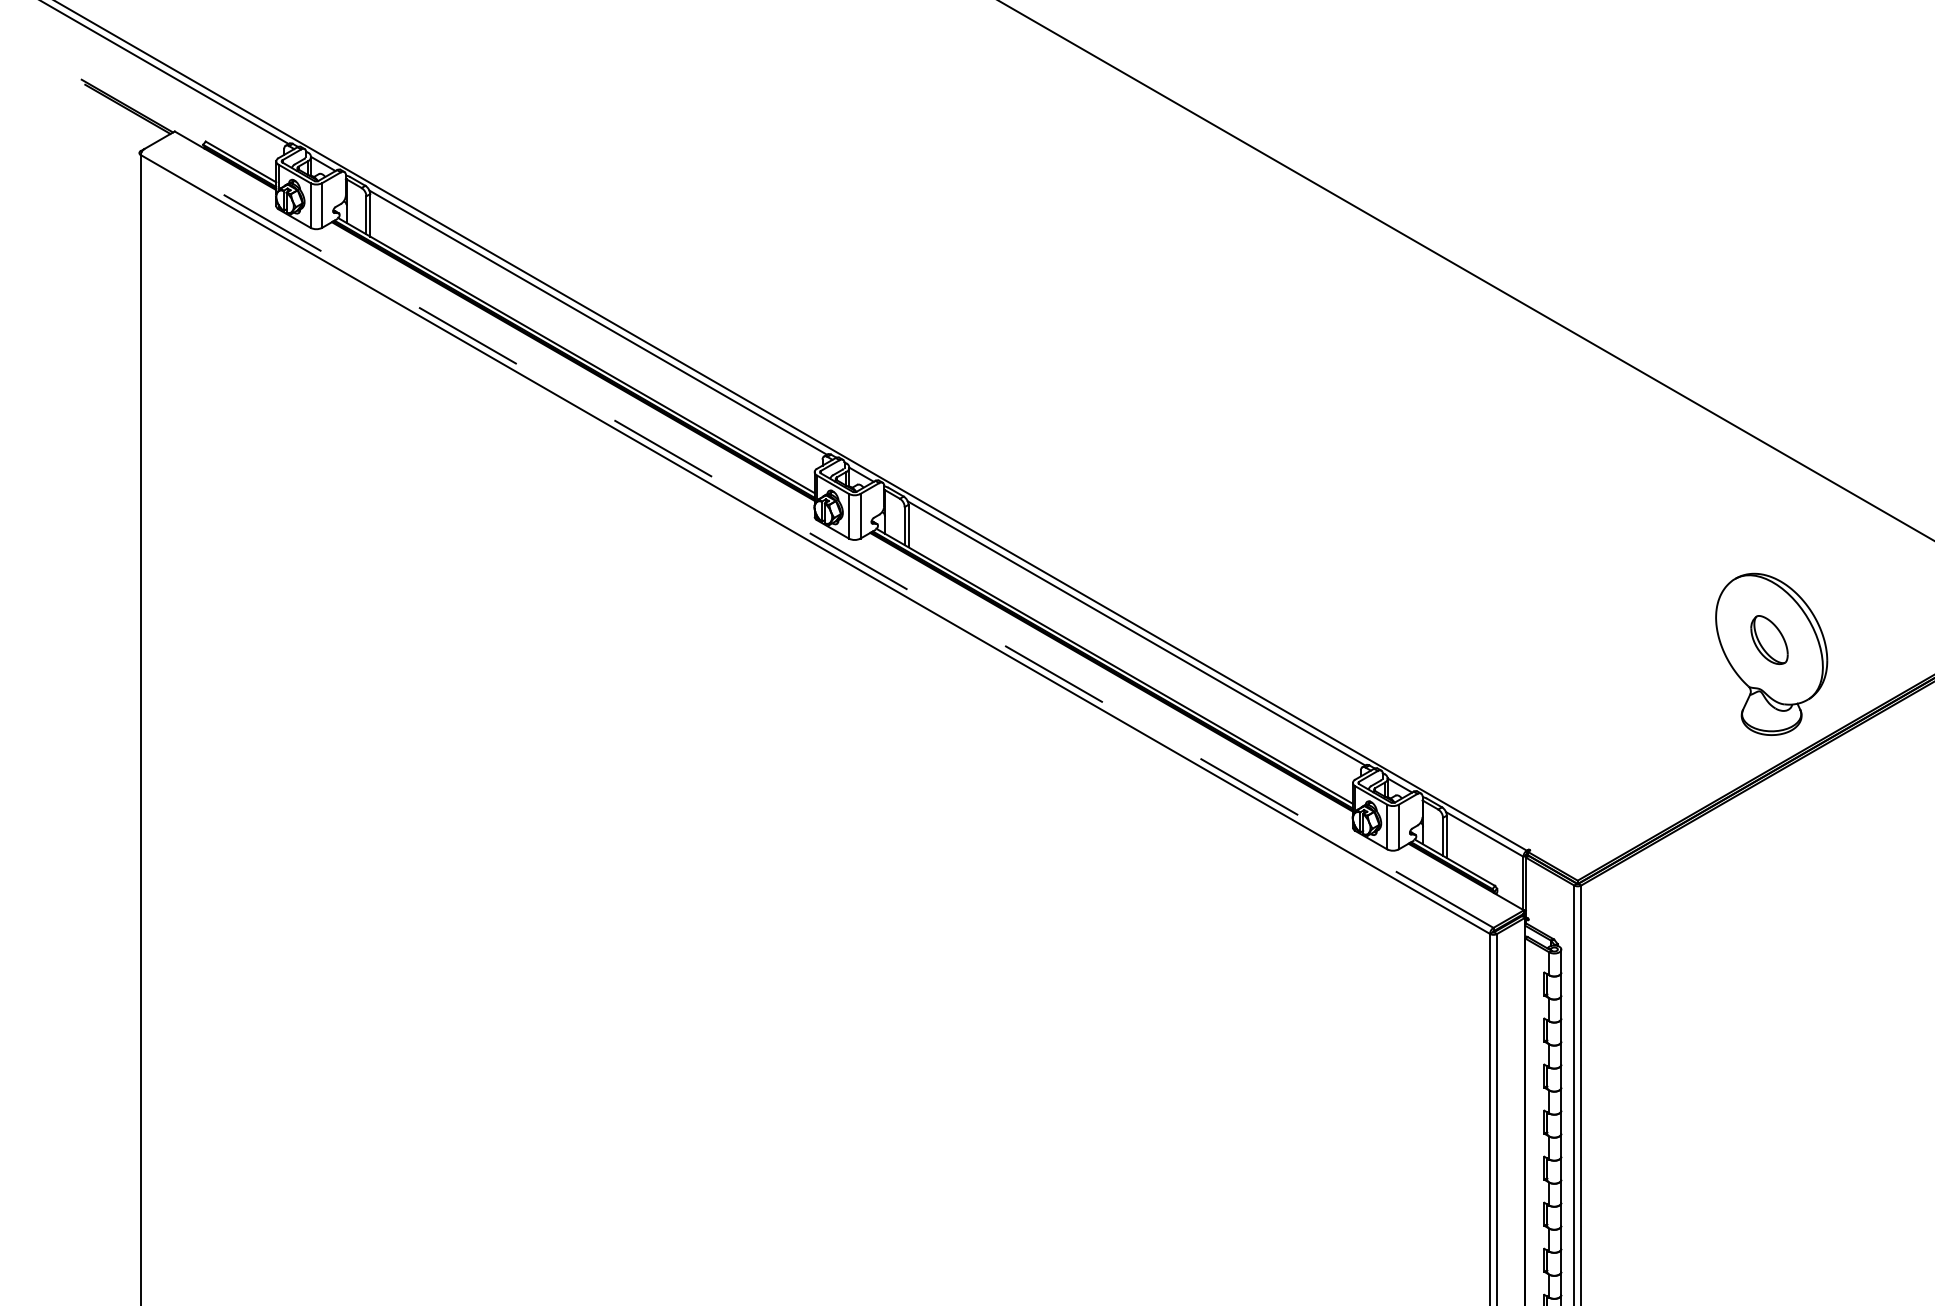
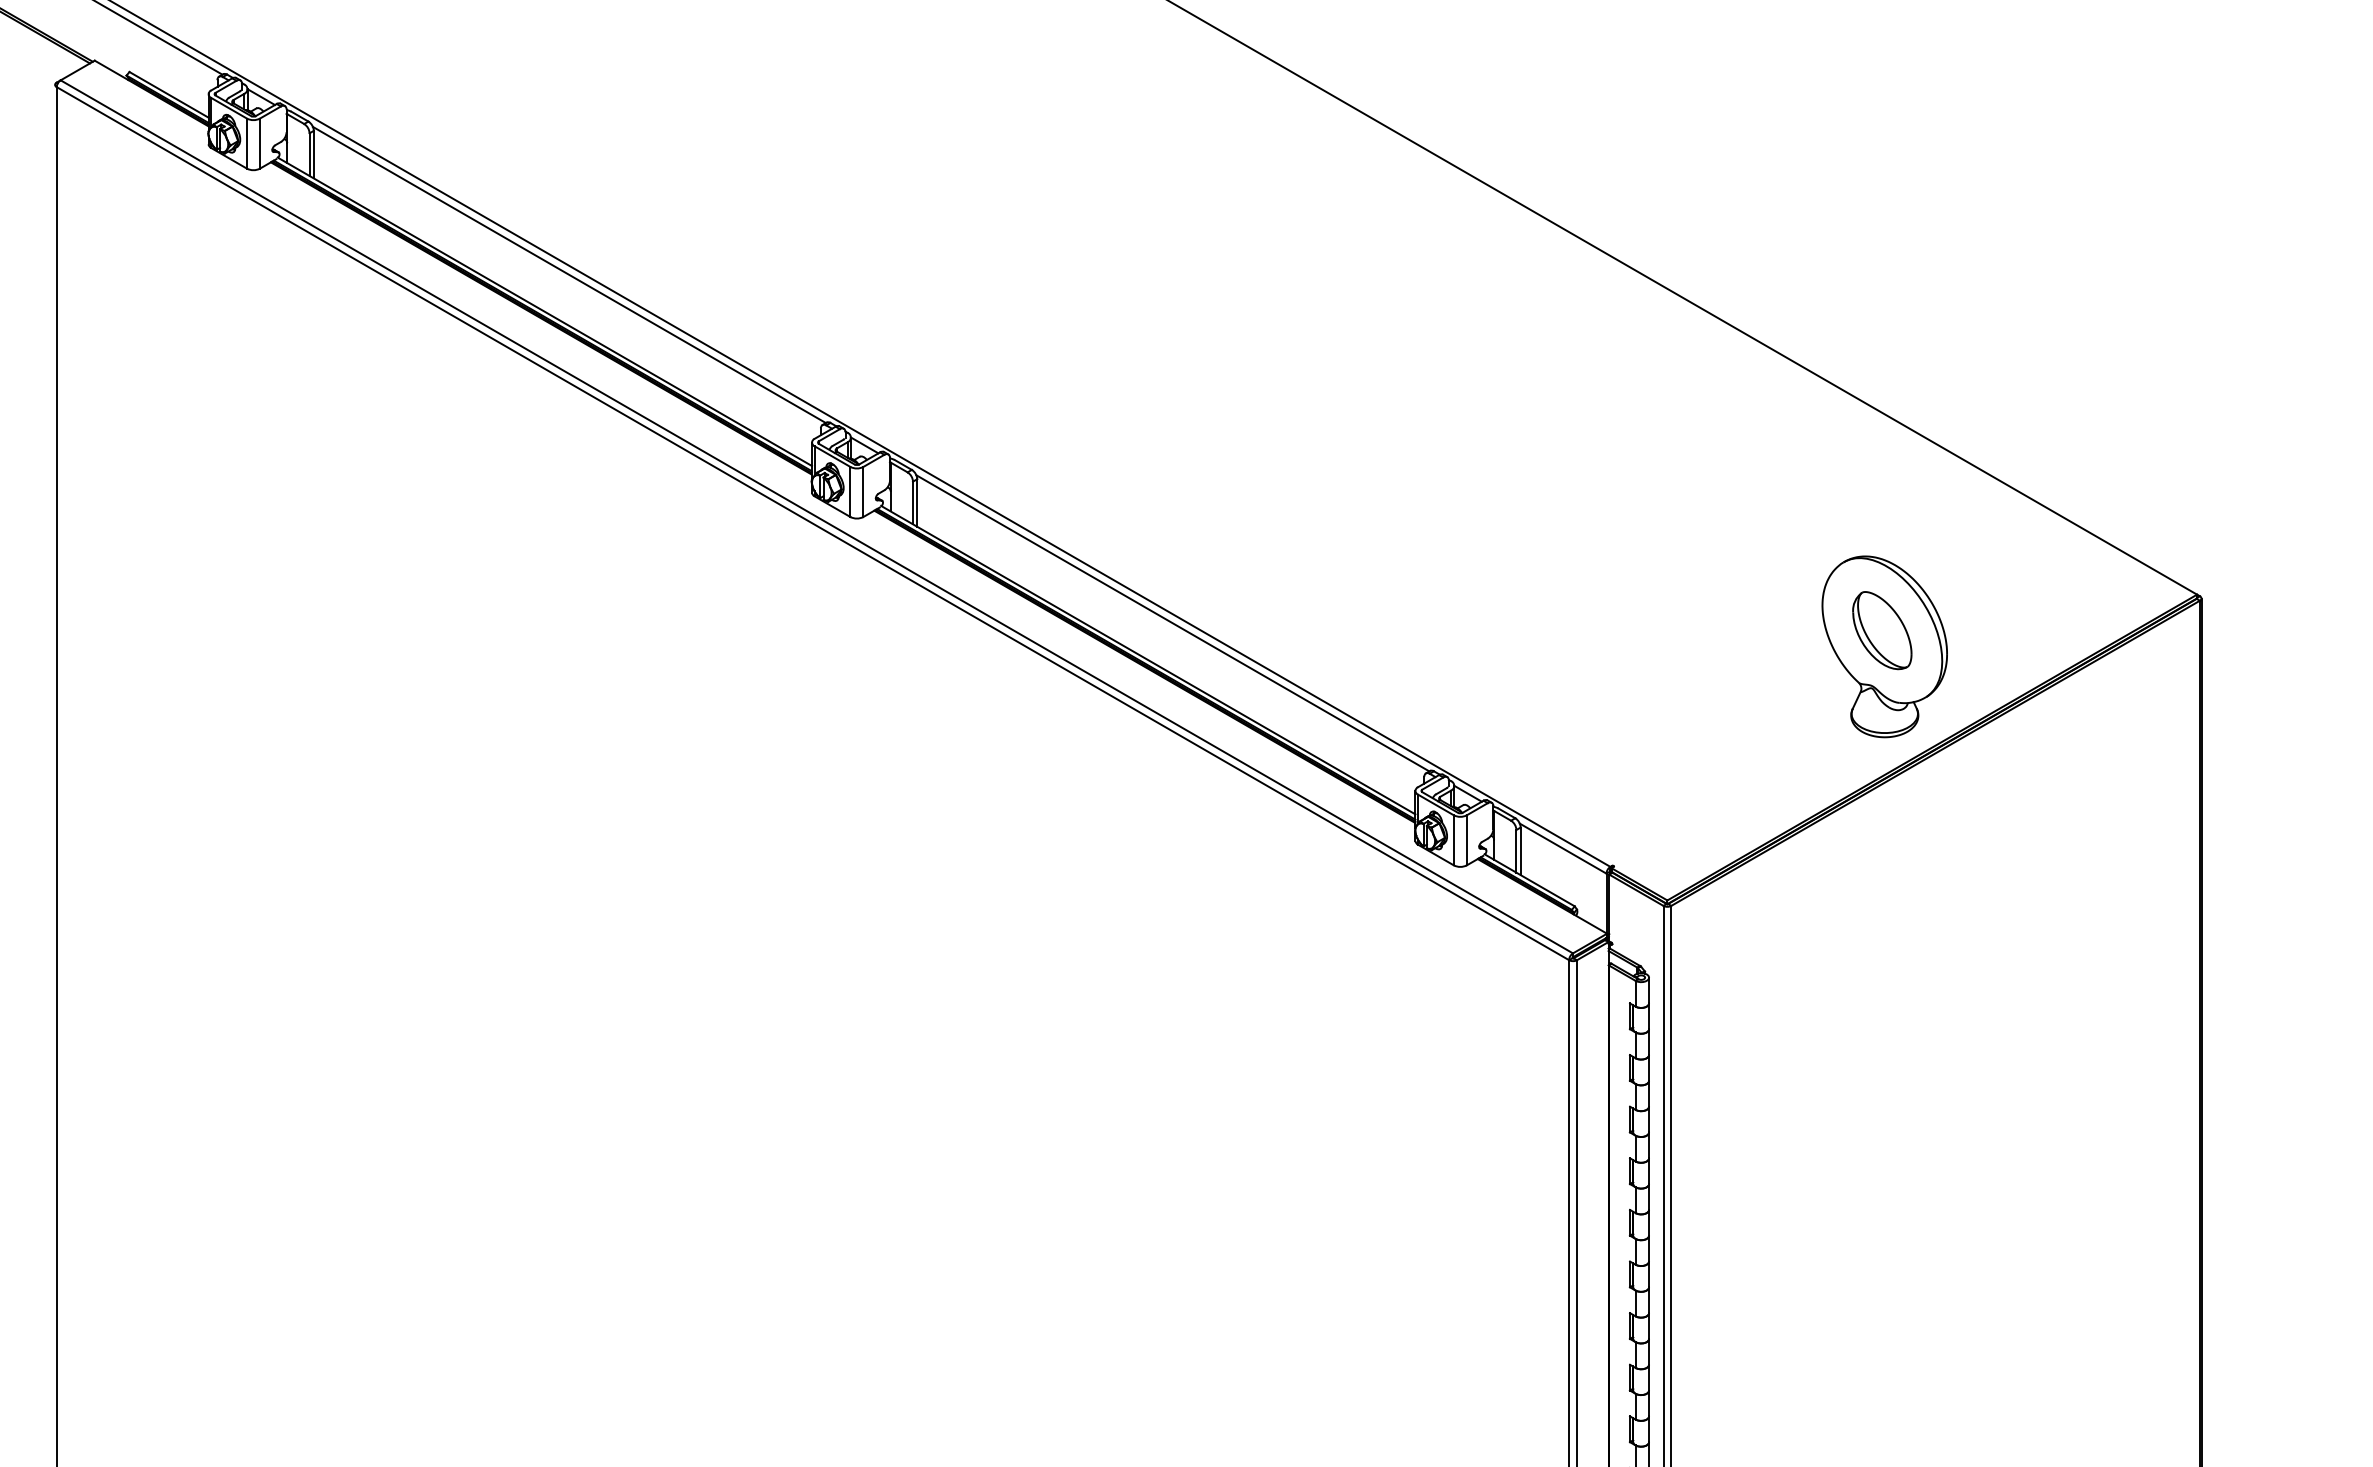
line: (818, 538) -> (816, 516), dashed -> solid
part: (1769, 639) -> (1882, 630), size x1.43

